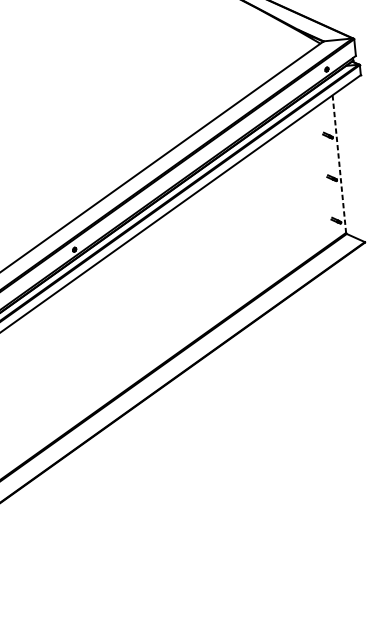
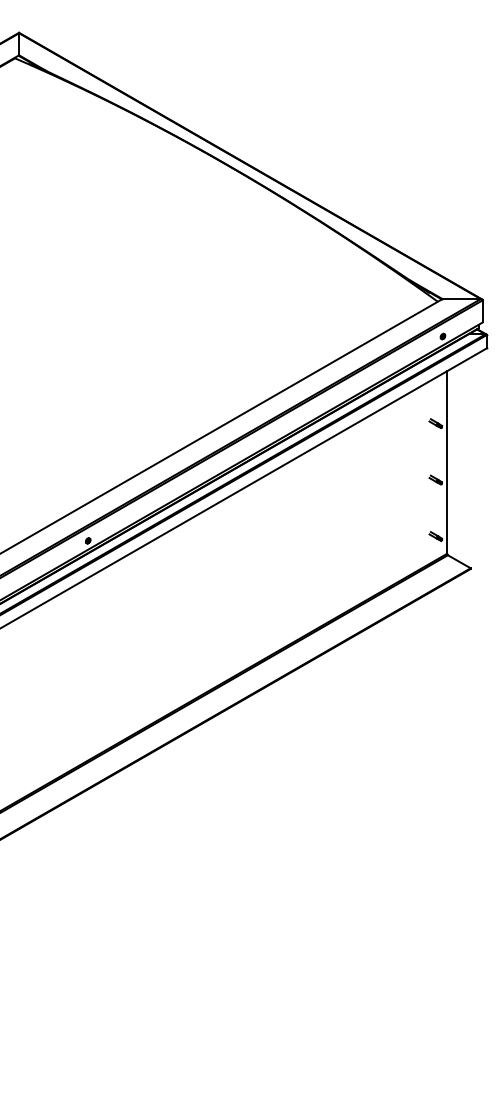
line: (339, 164) -> (447, 462), dashed -> solid

